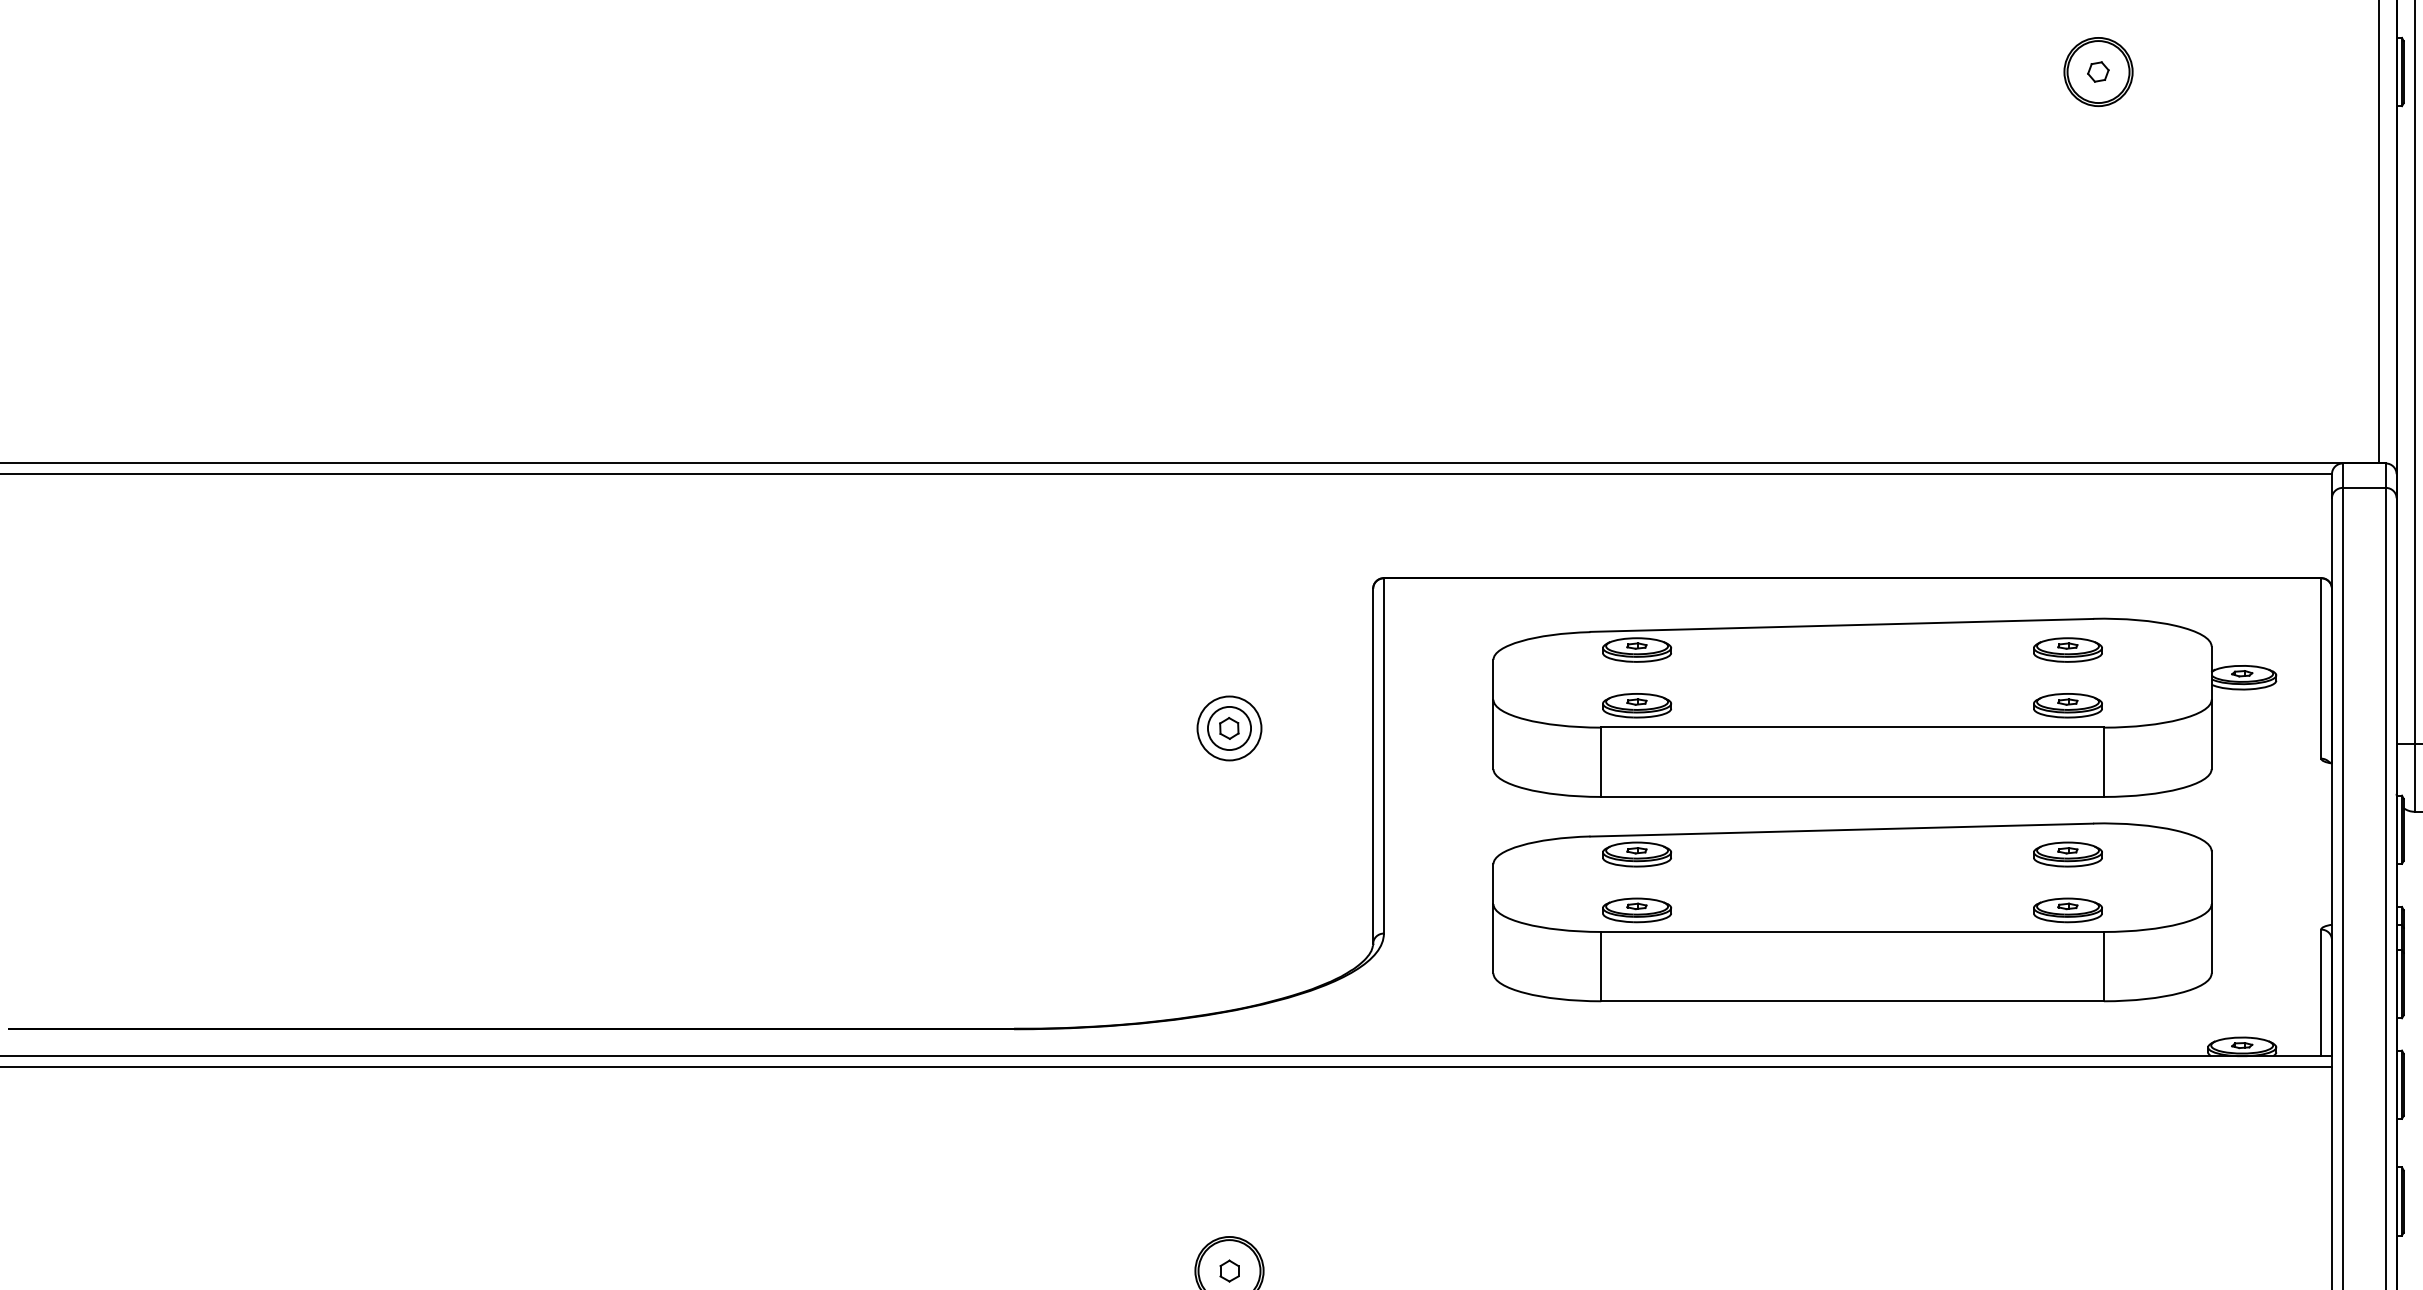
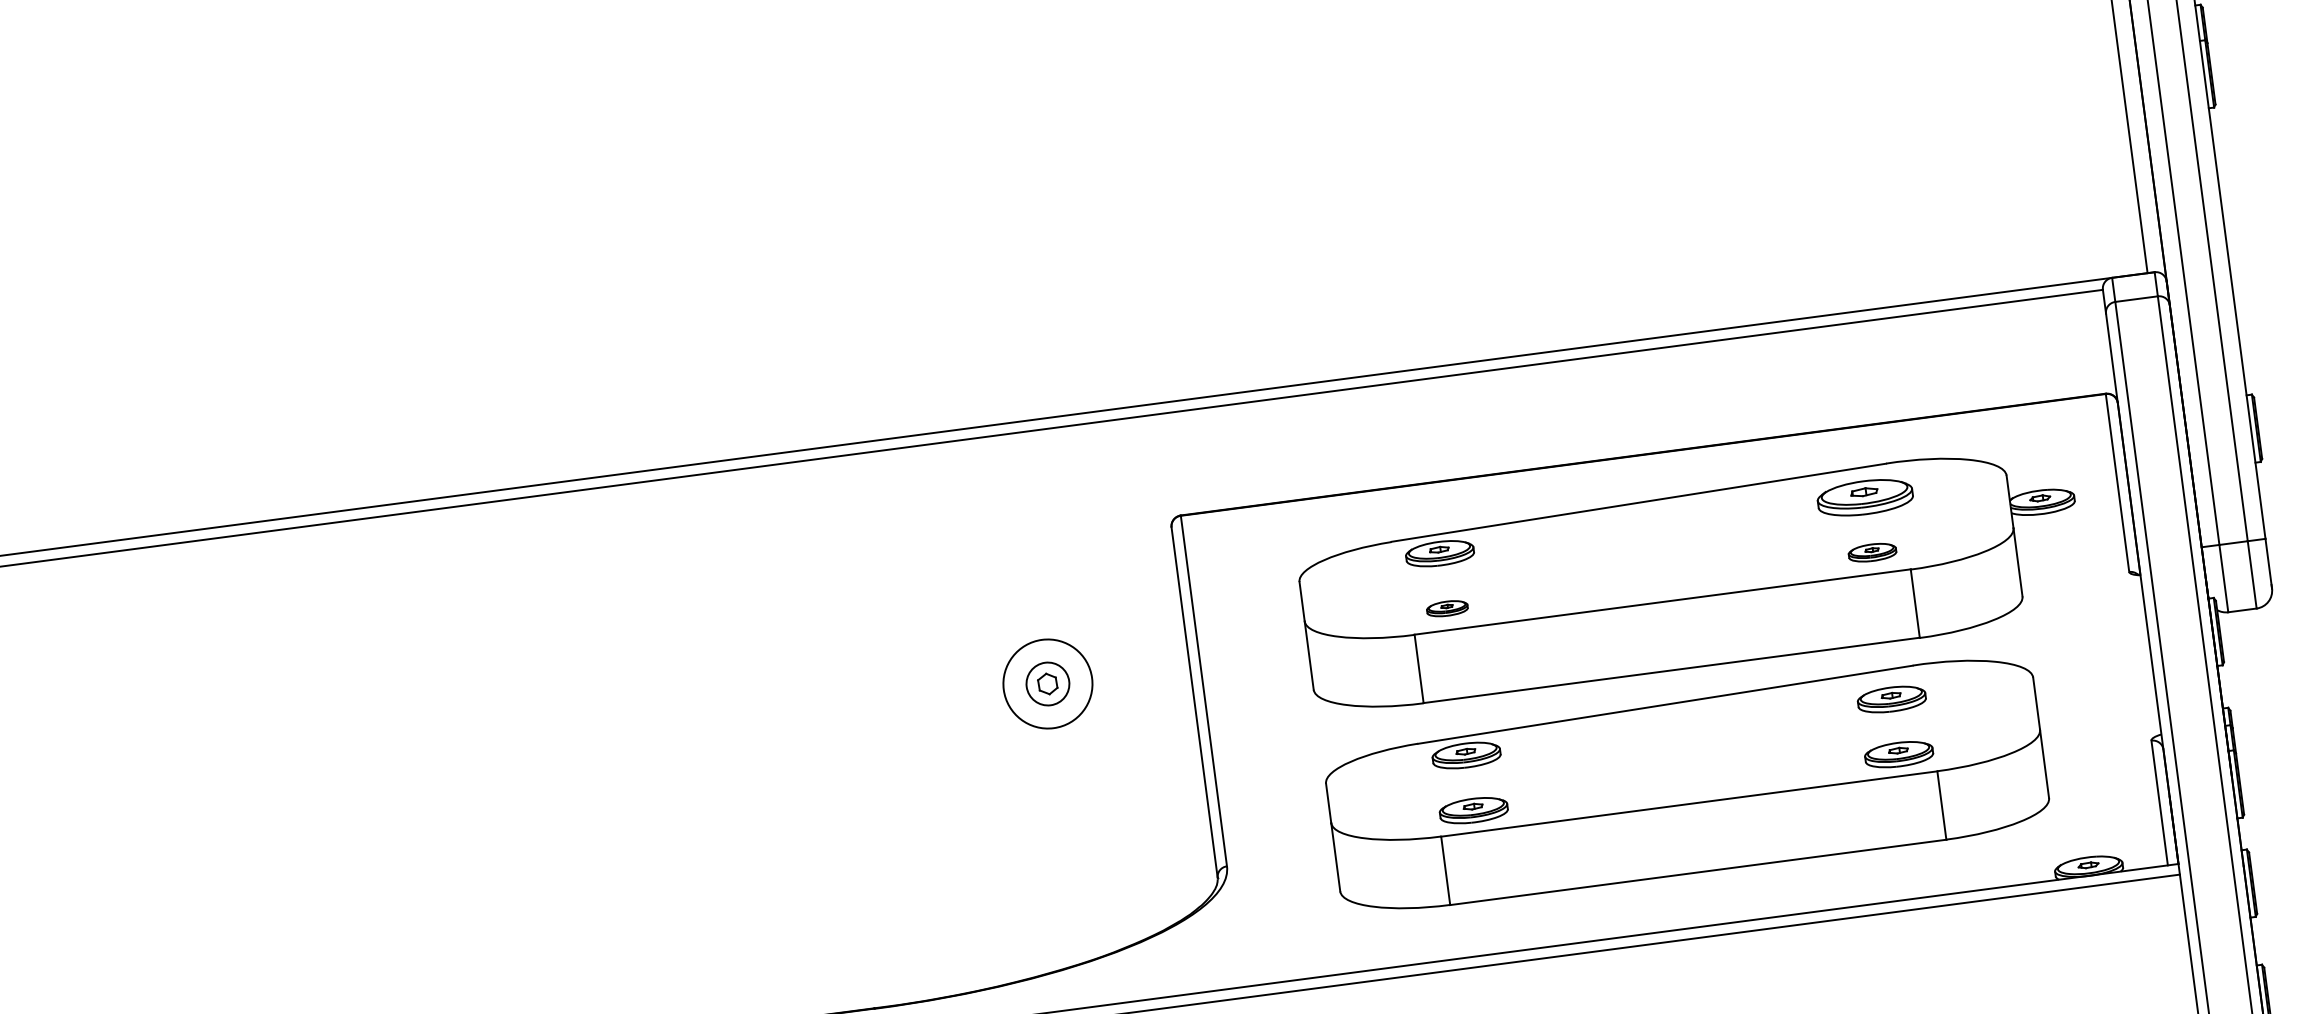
part: (2067, 649) -> (1864, 497), size x1.4
part: (1637, 705) -> (1447, 608), size x0.6
part: (2067, 705) -> (1871, 552), size x0.7
circle: (1229, 728) -> (1047, 684), size x1.4

